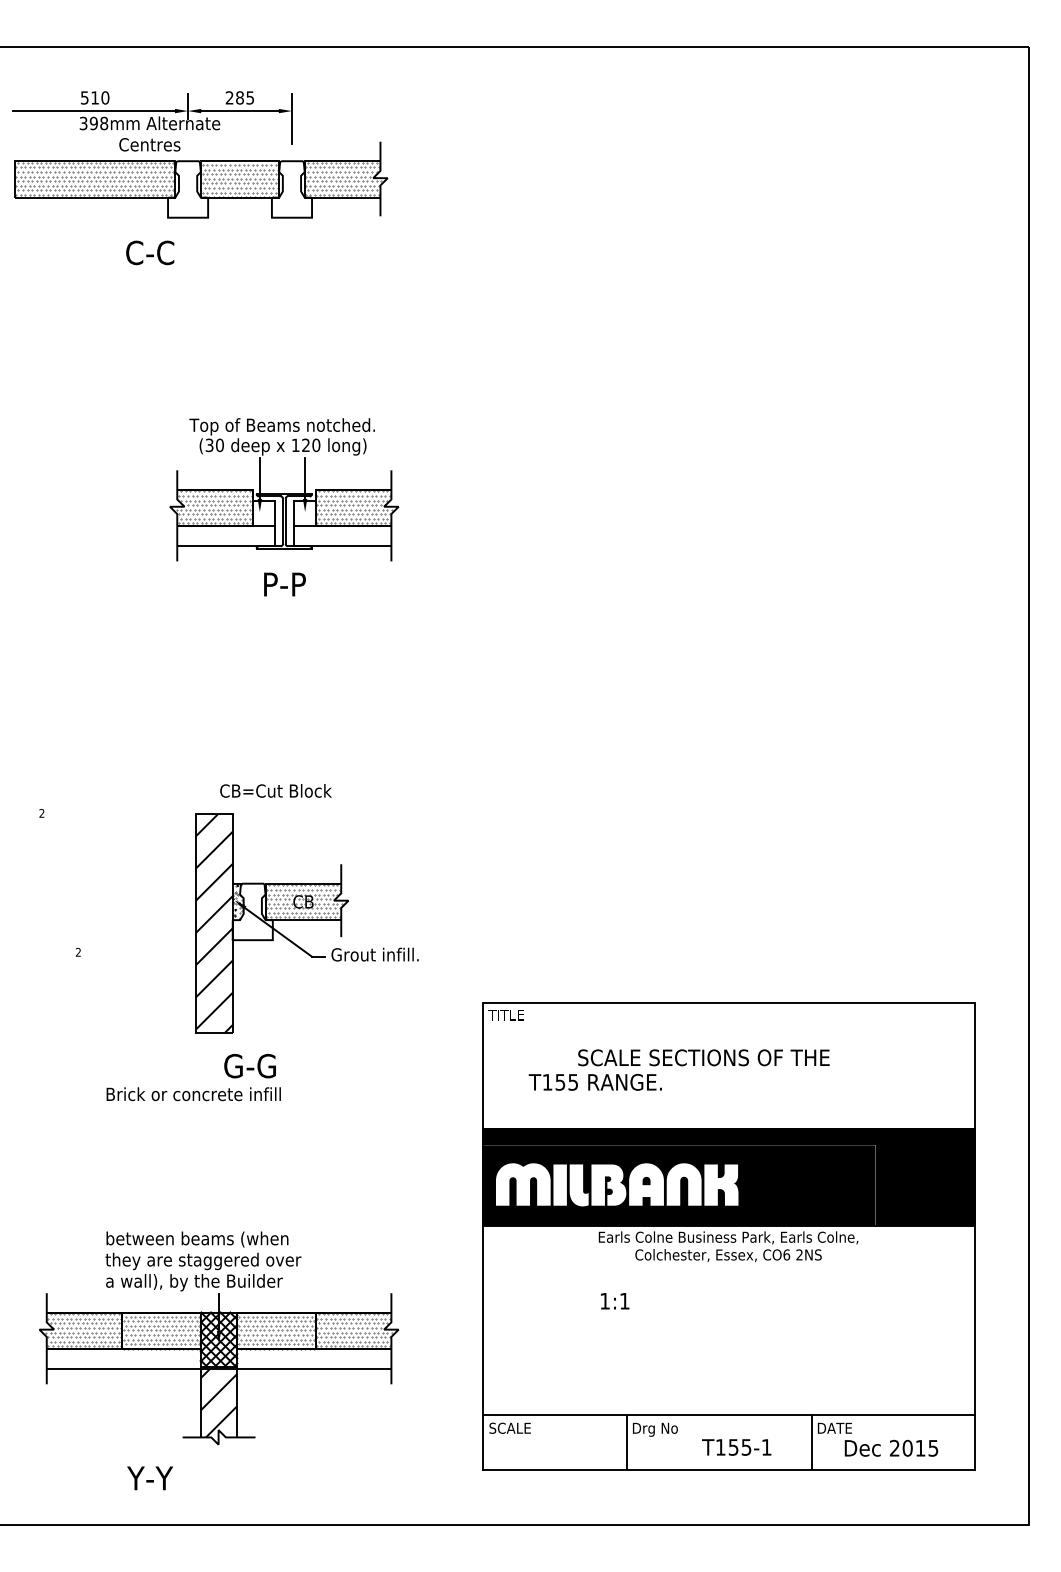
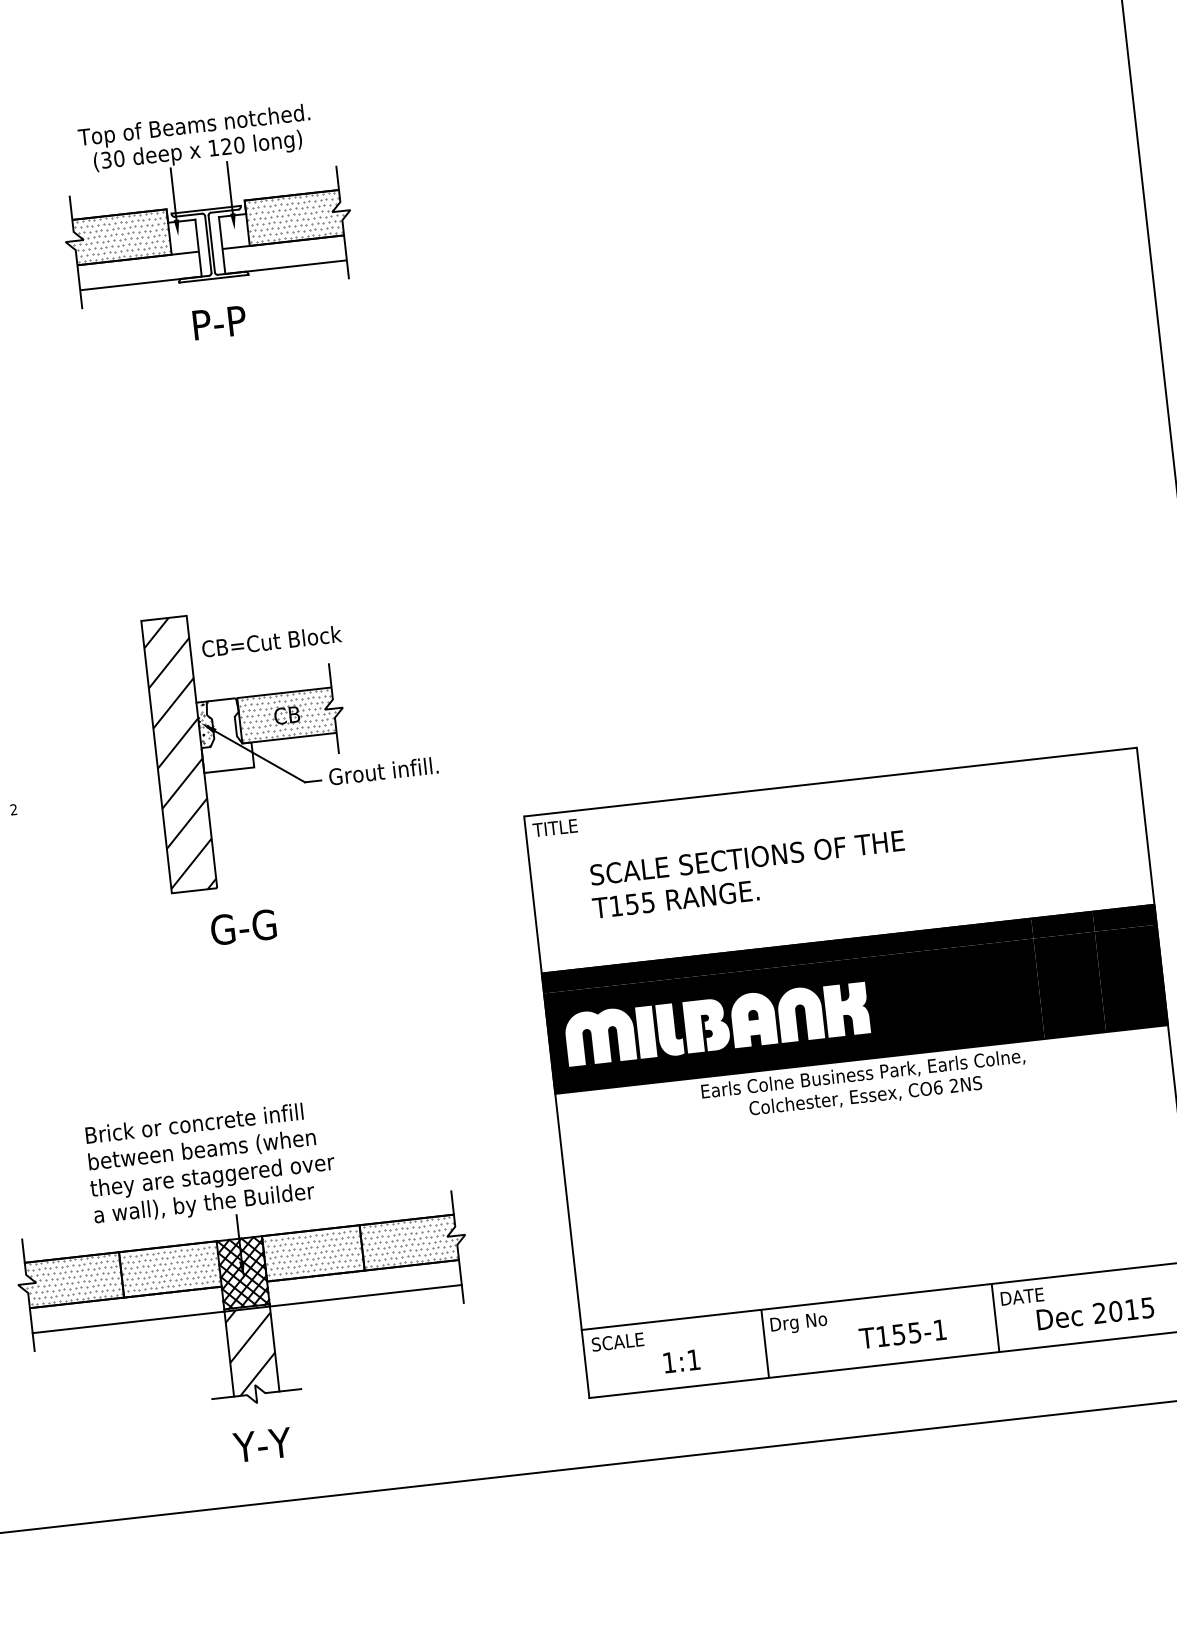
text: (275, 790) -> (271, 641), moved
text: (703, 1057) -> (746, 857), moved
text: (193, 1094) -> (194, 1123), moved
text: (615, 1301) -> (682, 1361), moved
text: (149, 1478) -> (261, 1445), moved

